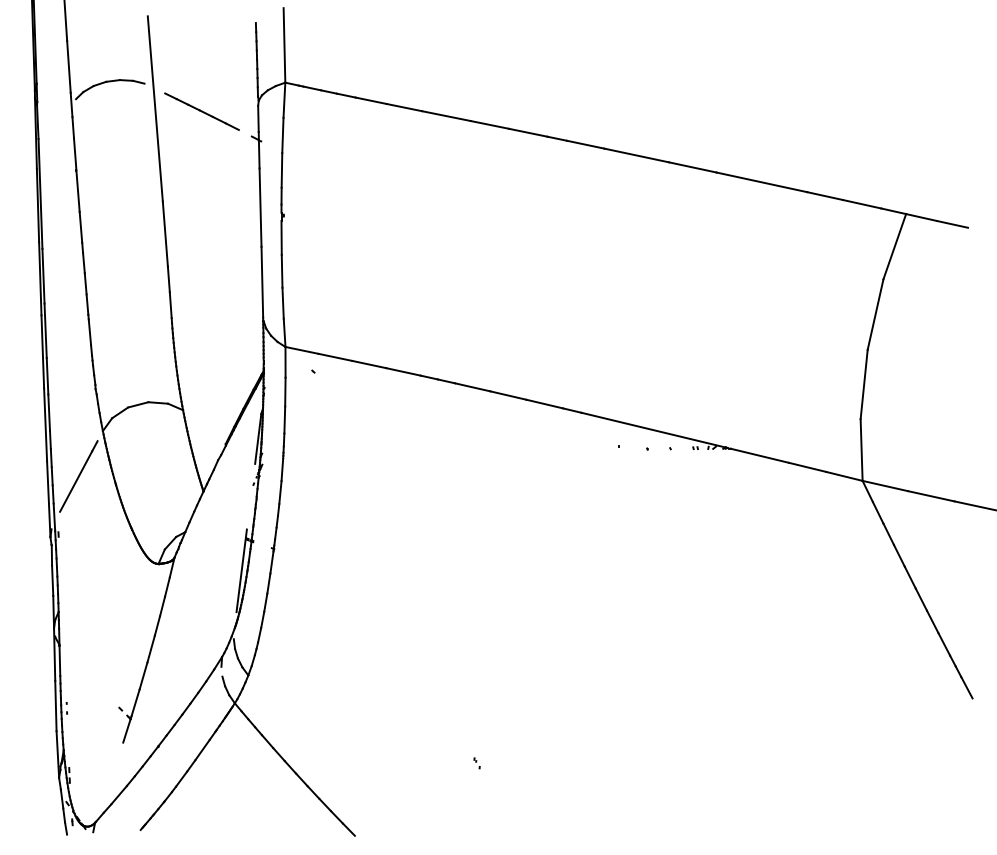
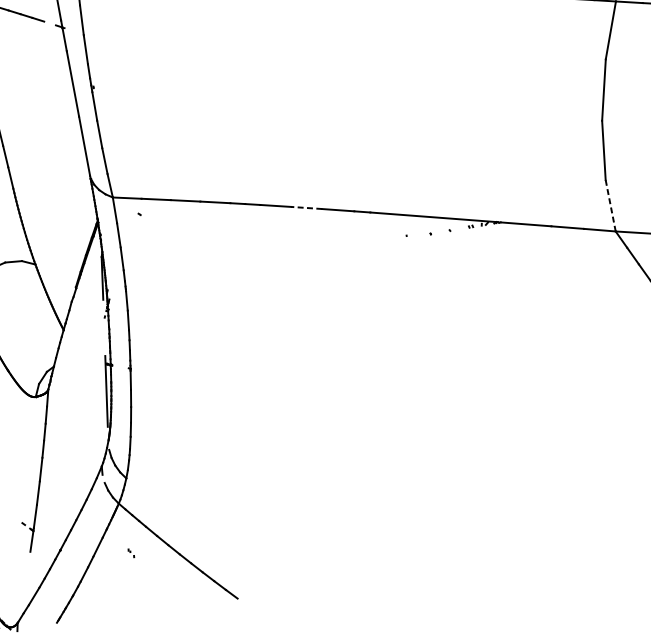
line: (507, 395) -> (305, 208), solid -> dashed
line: (861, 450) -> (610, 206), solid -> dashed
part: (476, 763) -> (130, 553), moved

